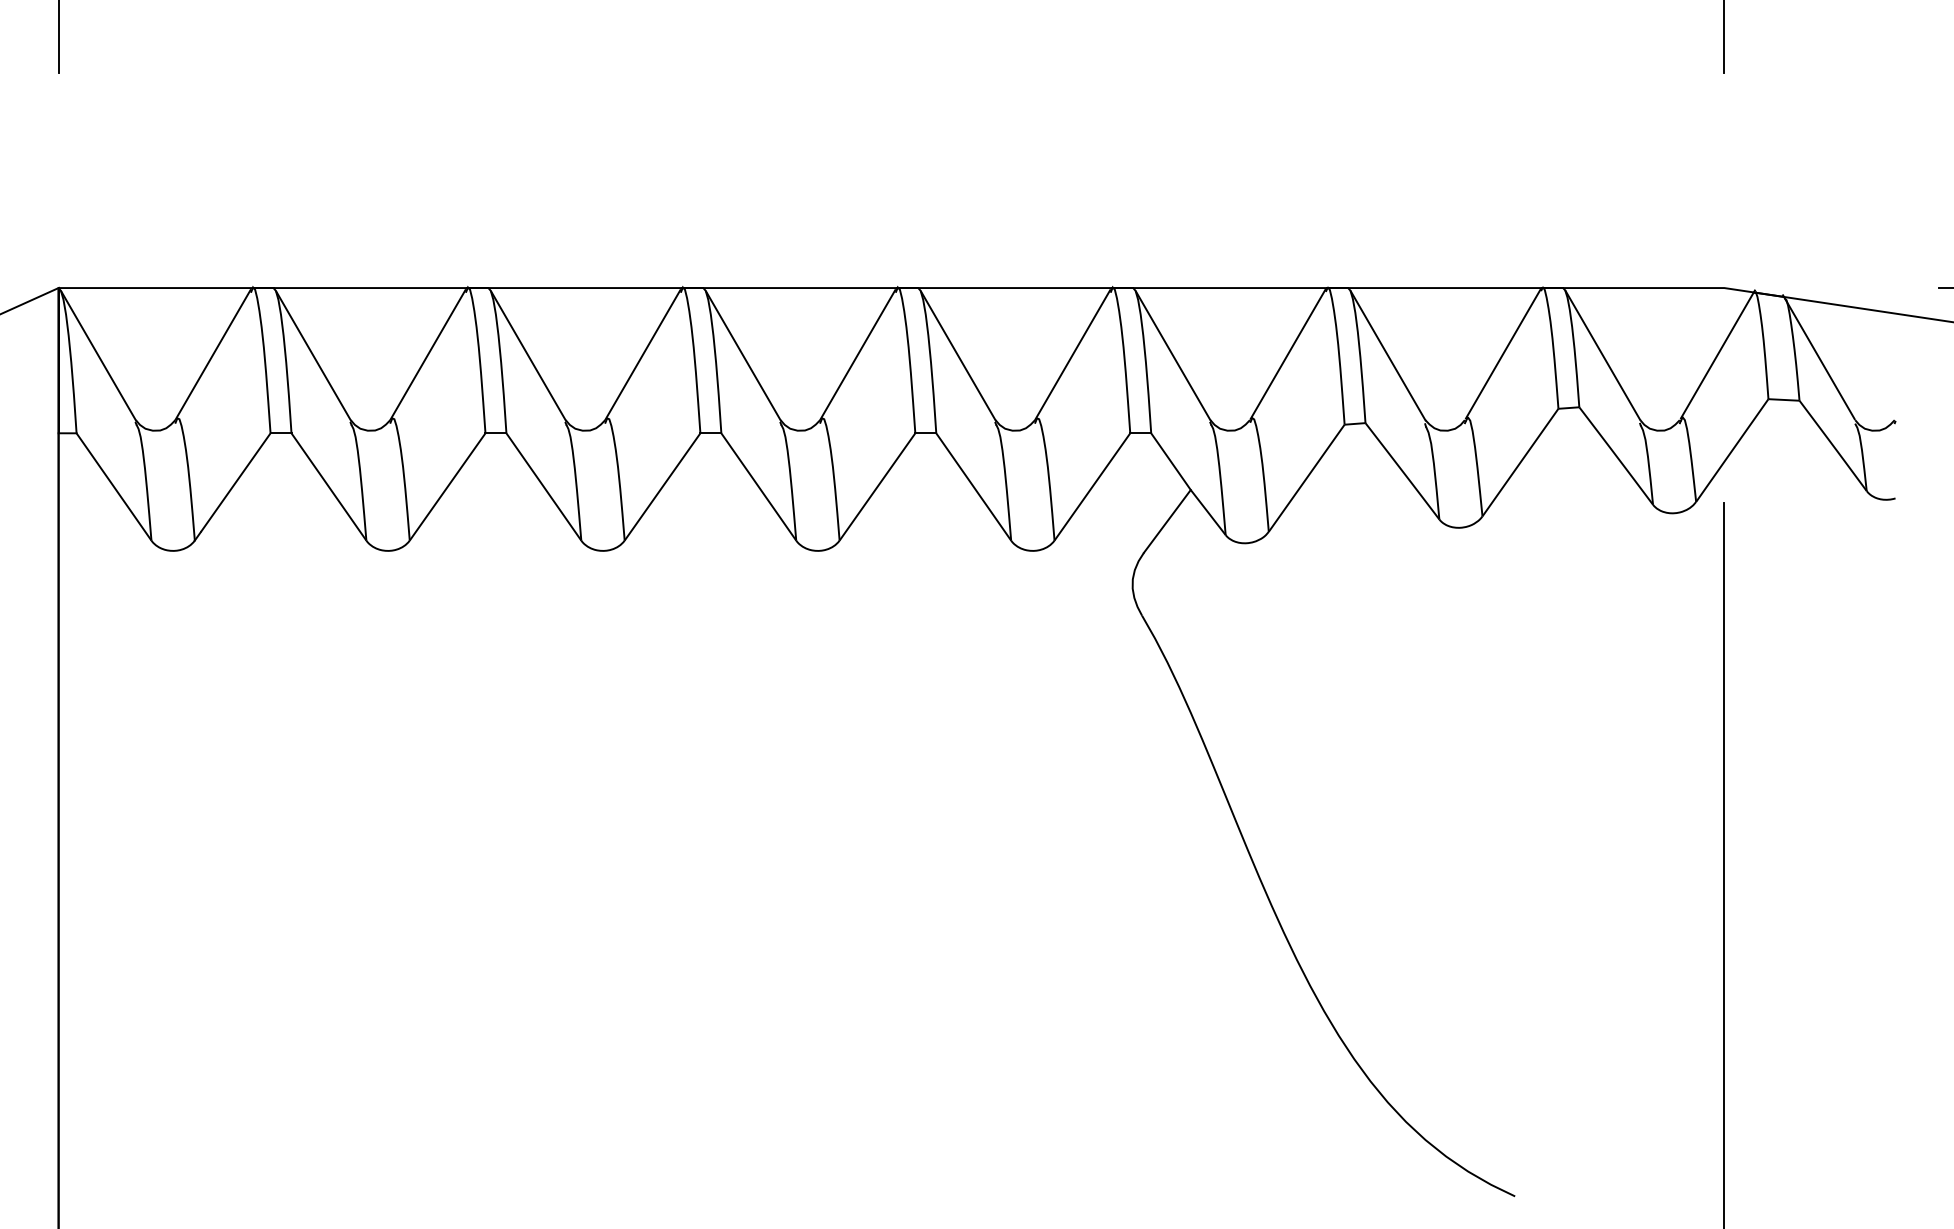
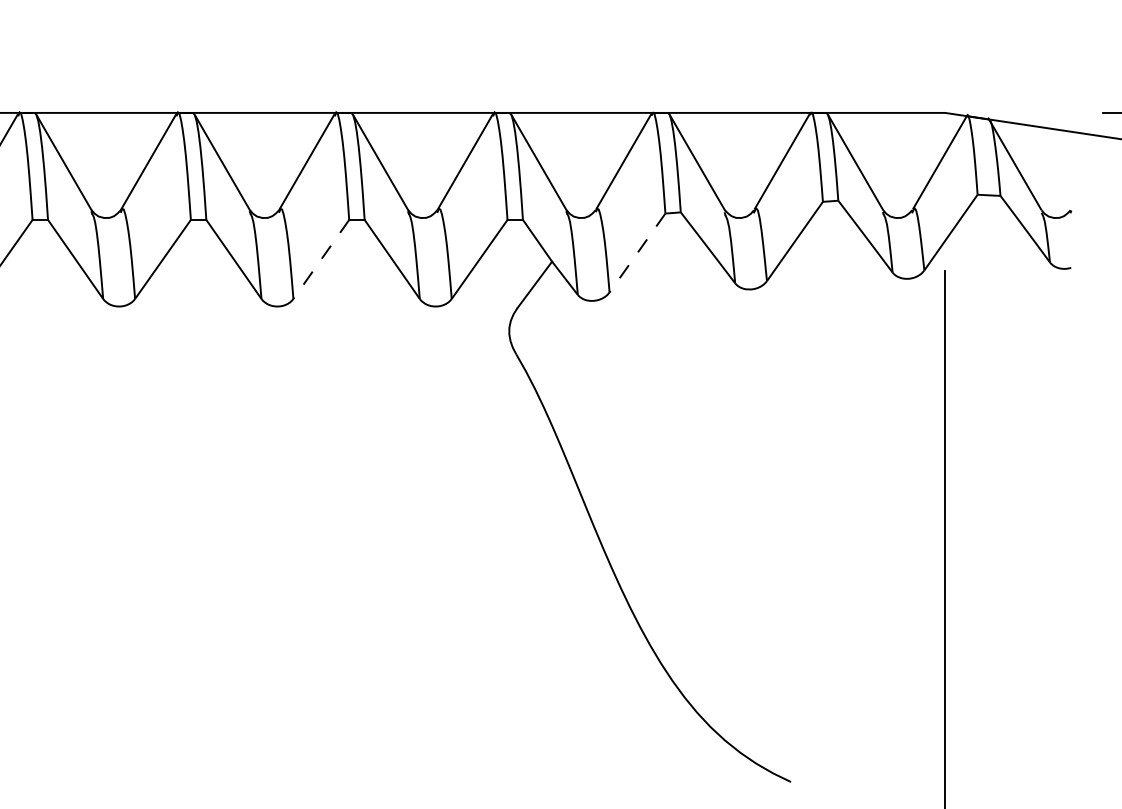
line: (1306, 478) -> (637, 253), solid -> dashed
line: (877, 486) -> (321, 259), solid -> dashed

